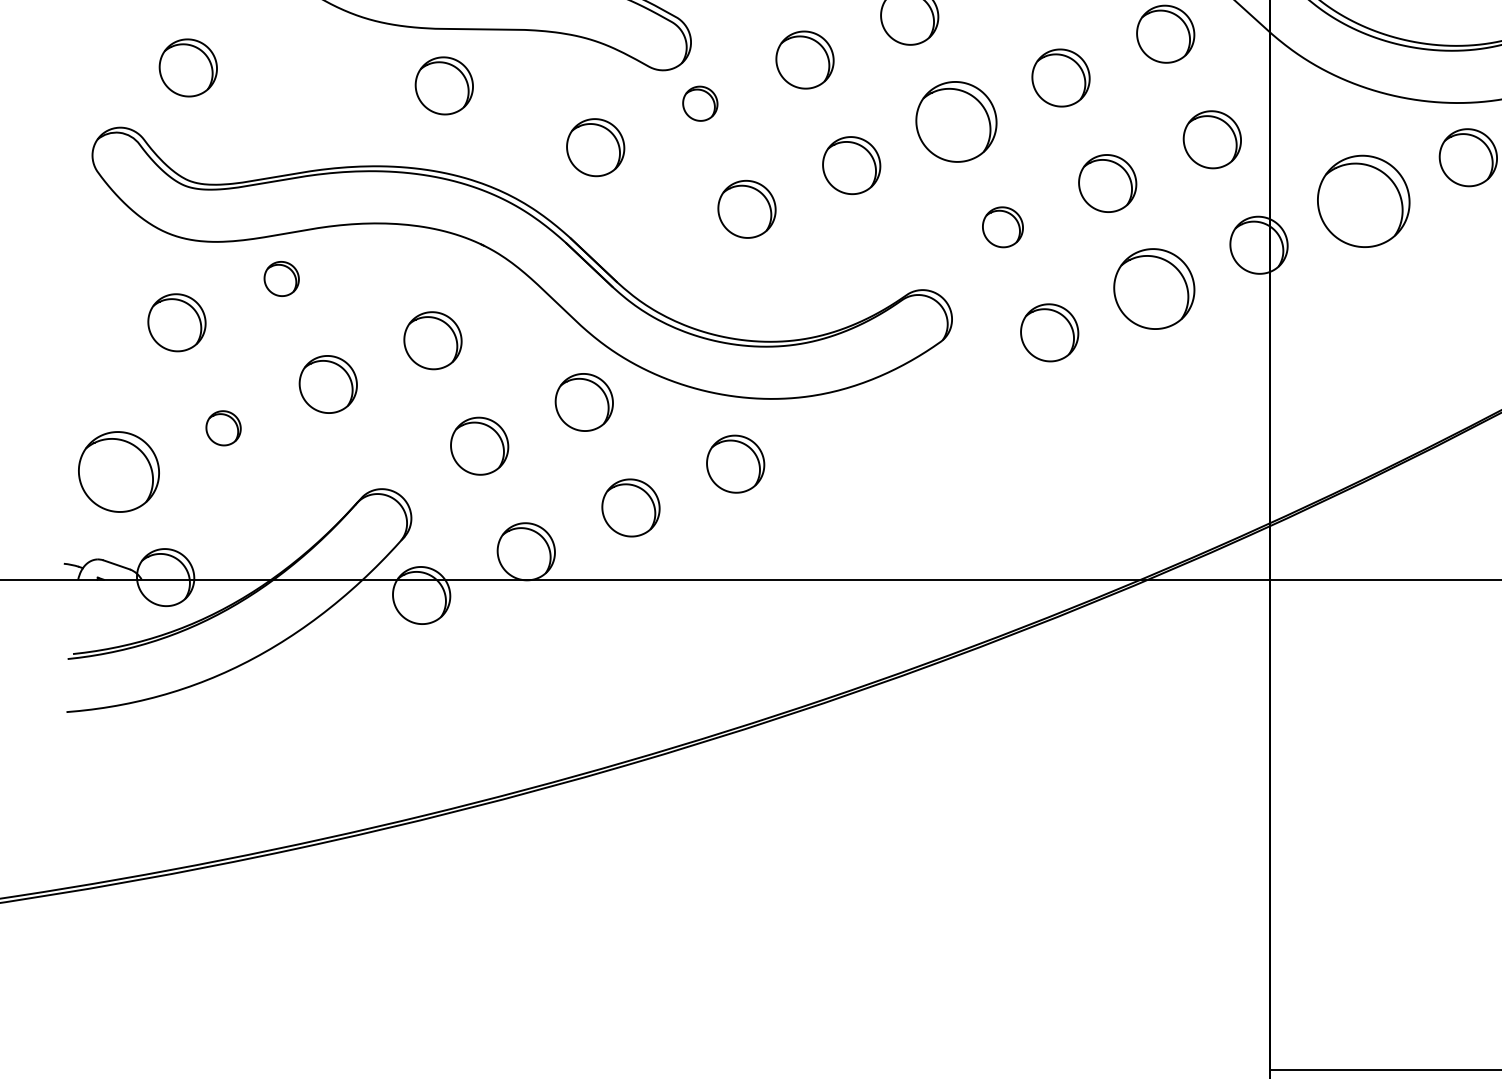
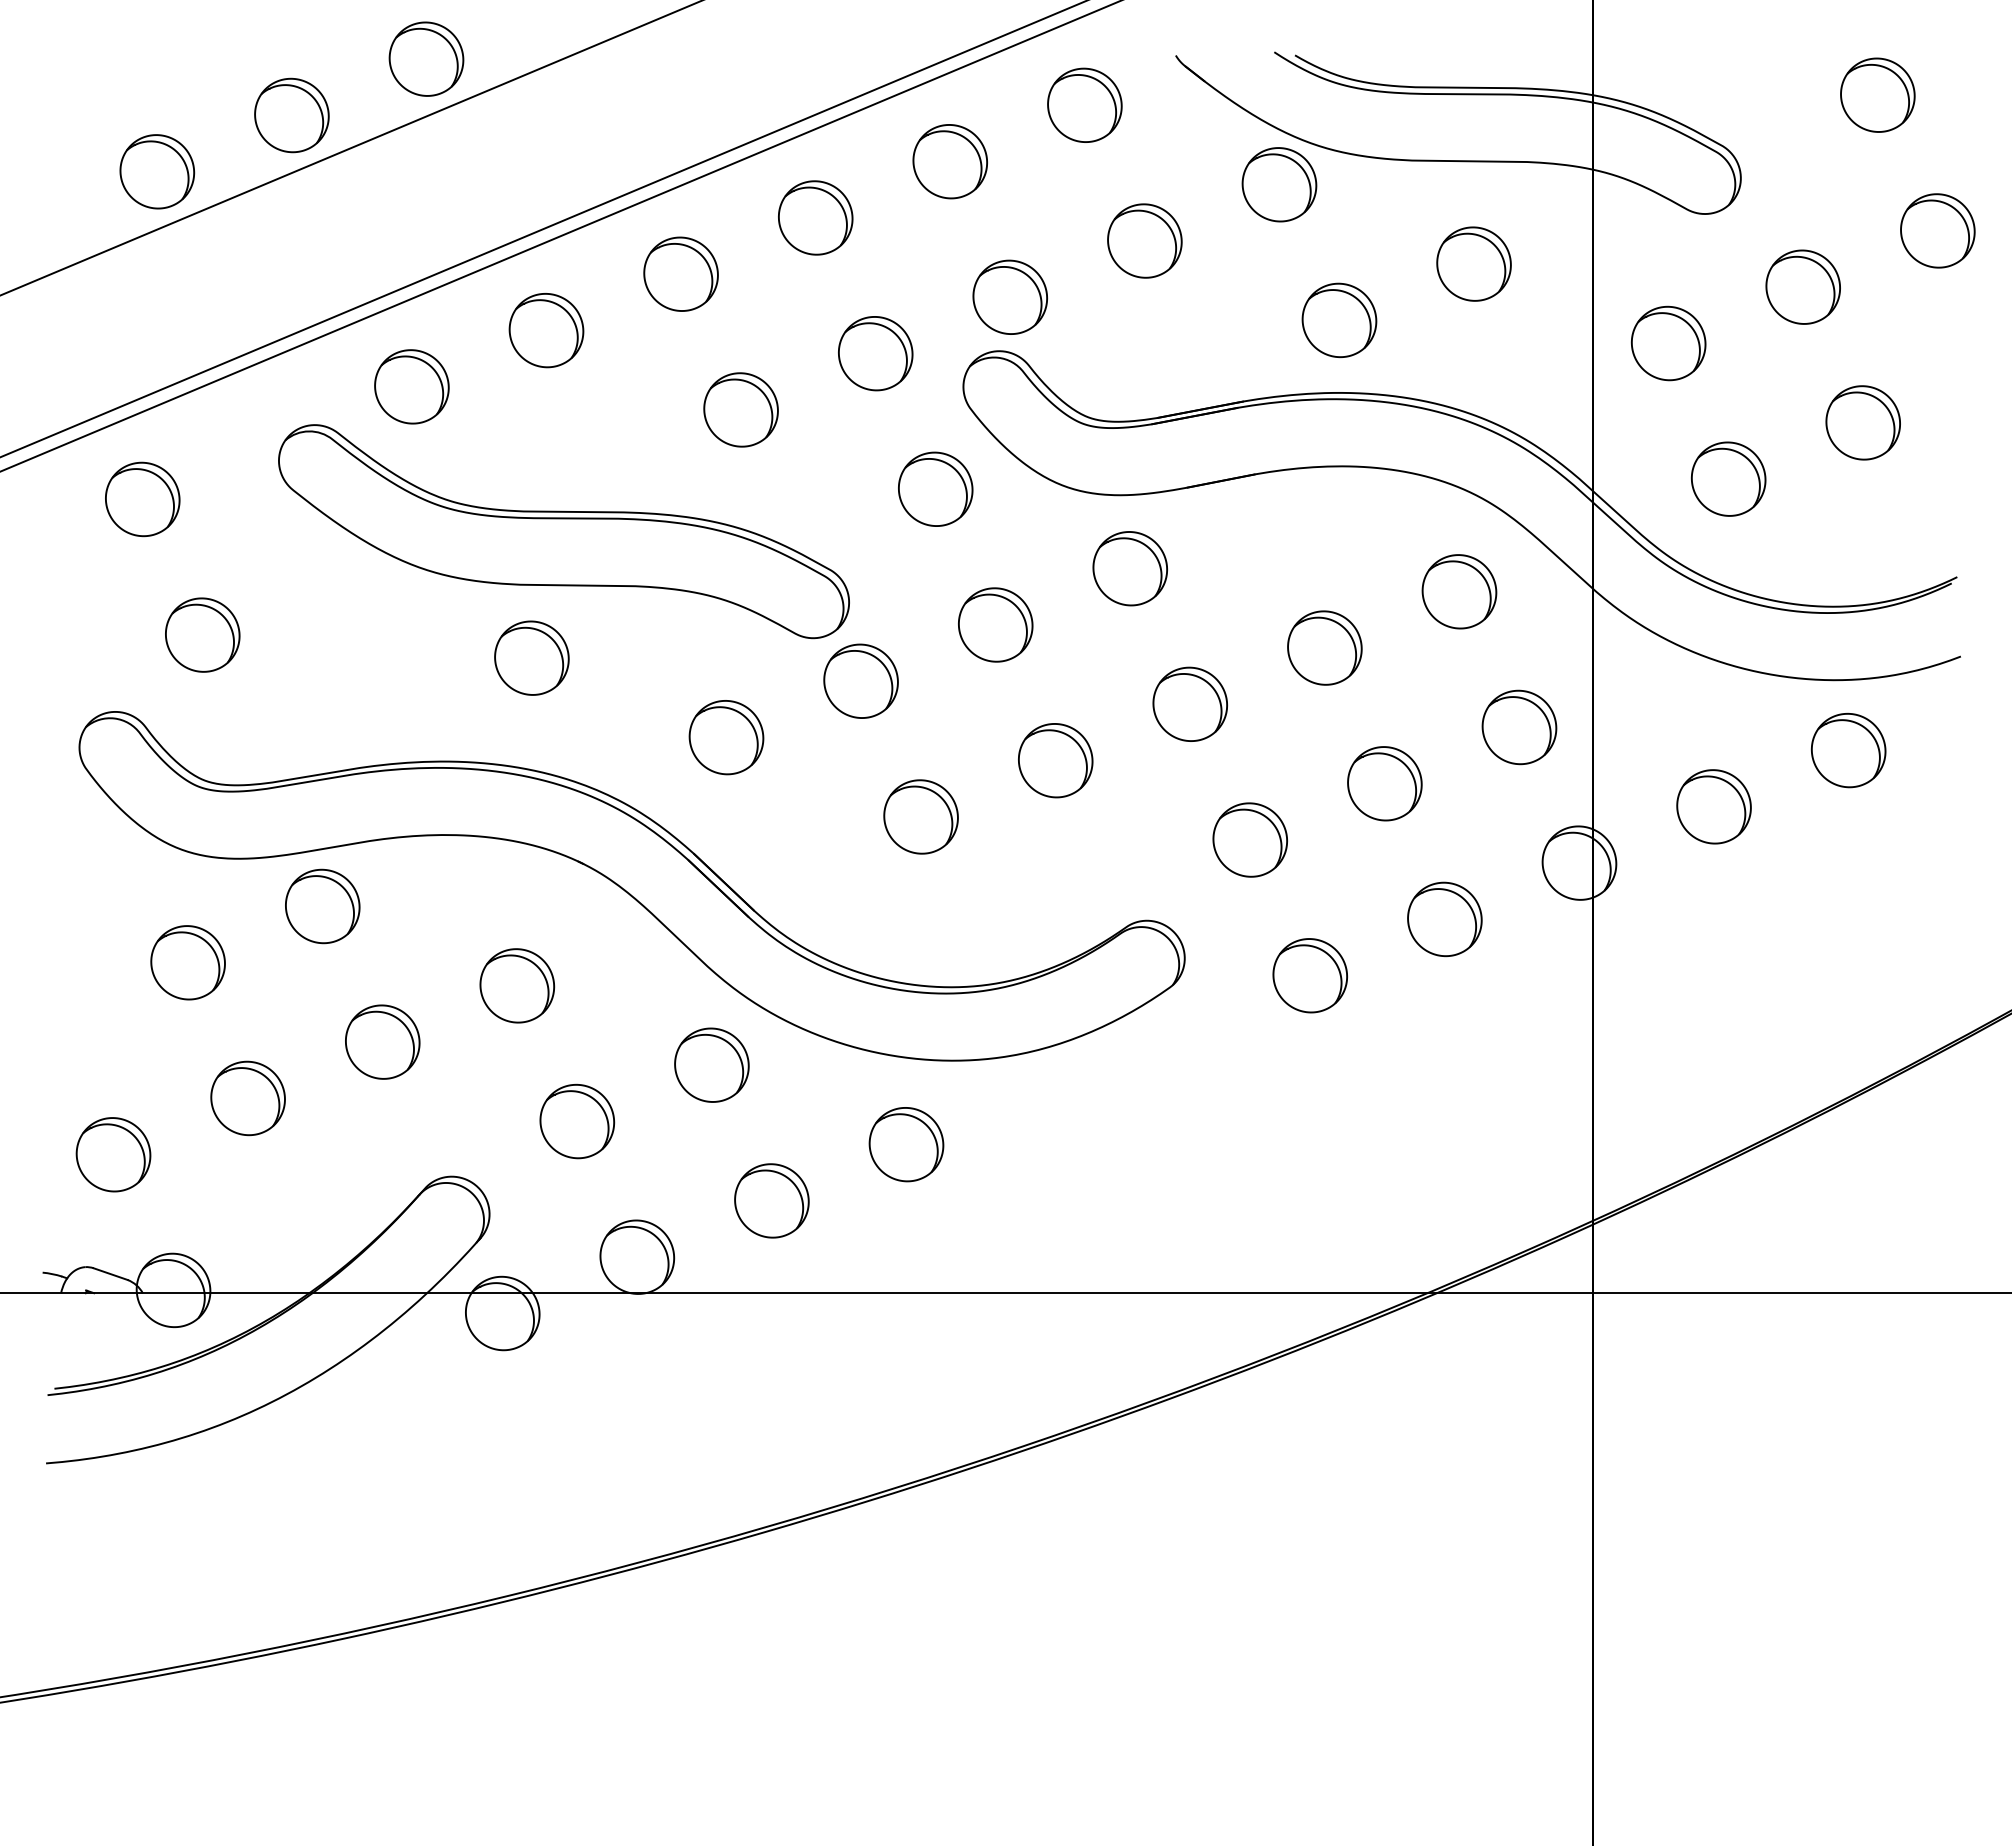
part: (699, 103) -> (860, 680), size x1.67
part: (955, 121) -> (1189, 703), size x0.71
part: (1363, 201) -> (1713, 806), size x0.62
part: (1002, 226) -> (1249, 839), size x1.43
part: (281, 279) -> (322, 906), size x1.67
part: (1154, 289) -> (1444, 919), size x0.71
part: (223, 428) -> (247, 1098), size x1.67
part: (118, 471) -> (113, 1154), size x0.71

